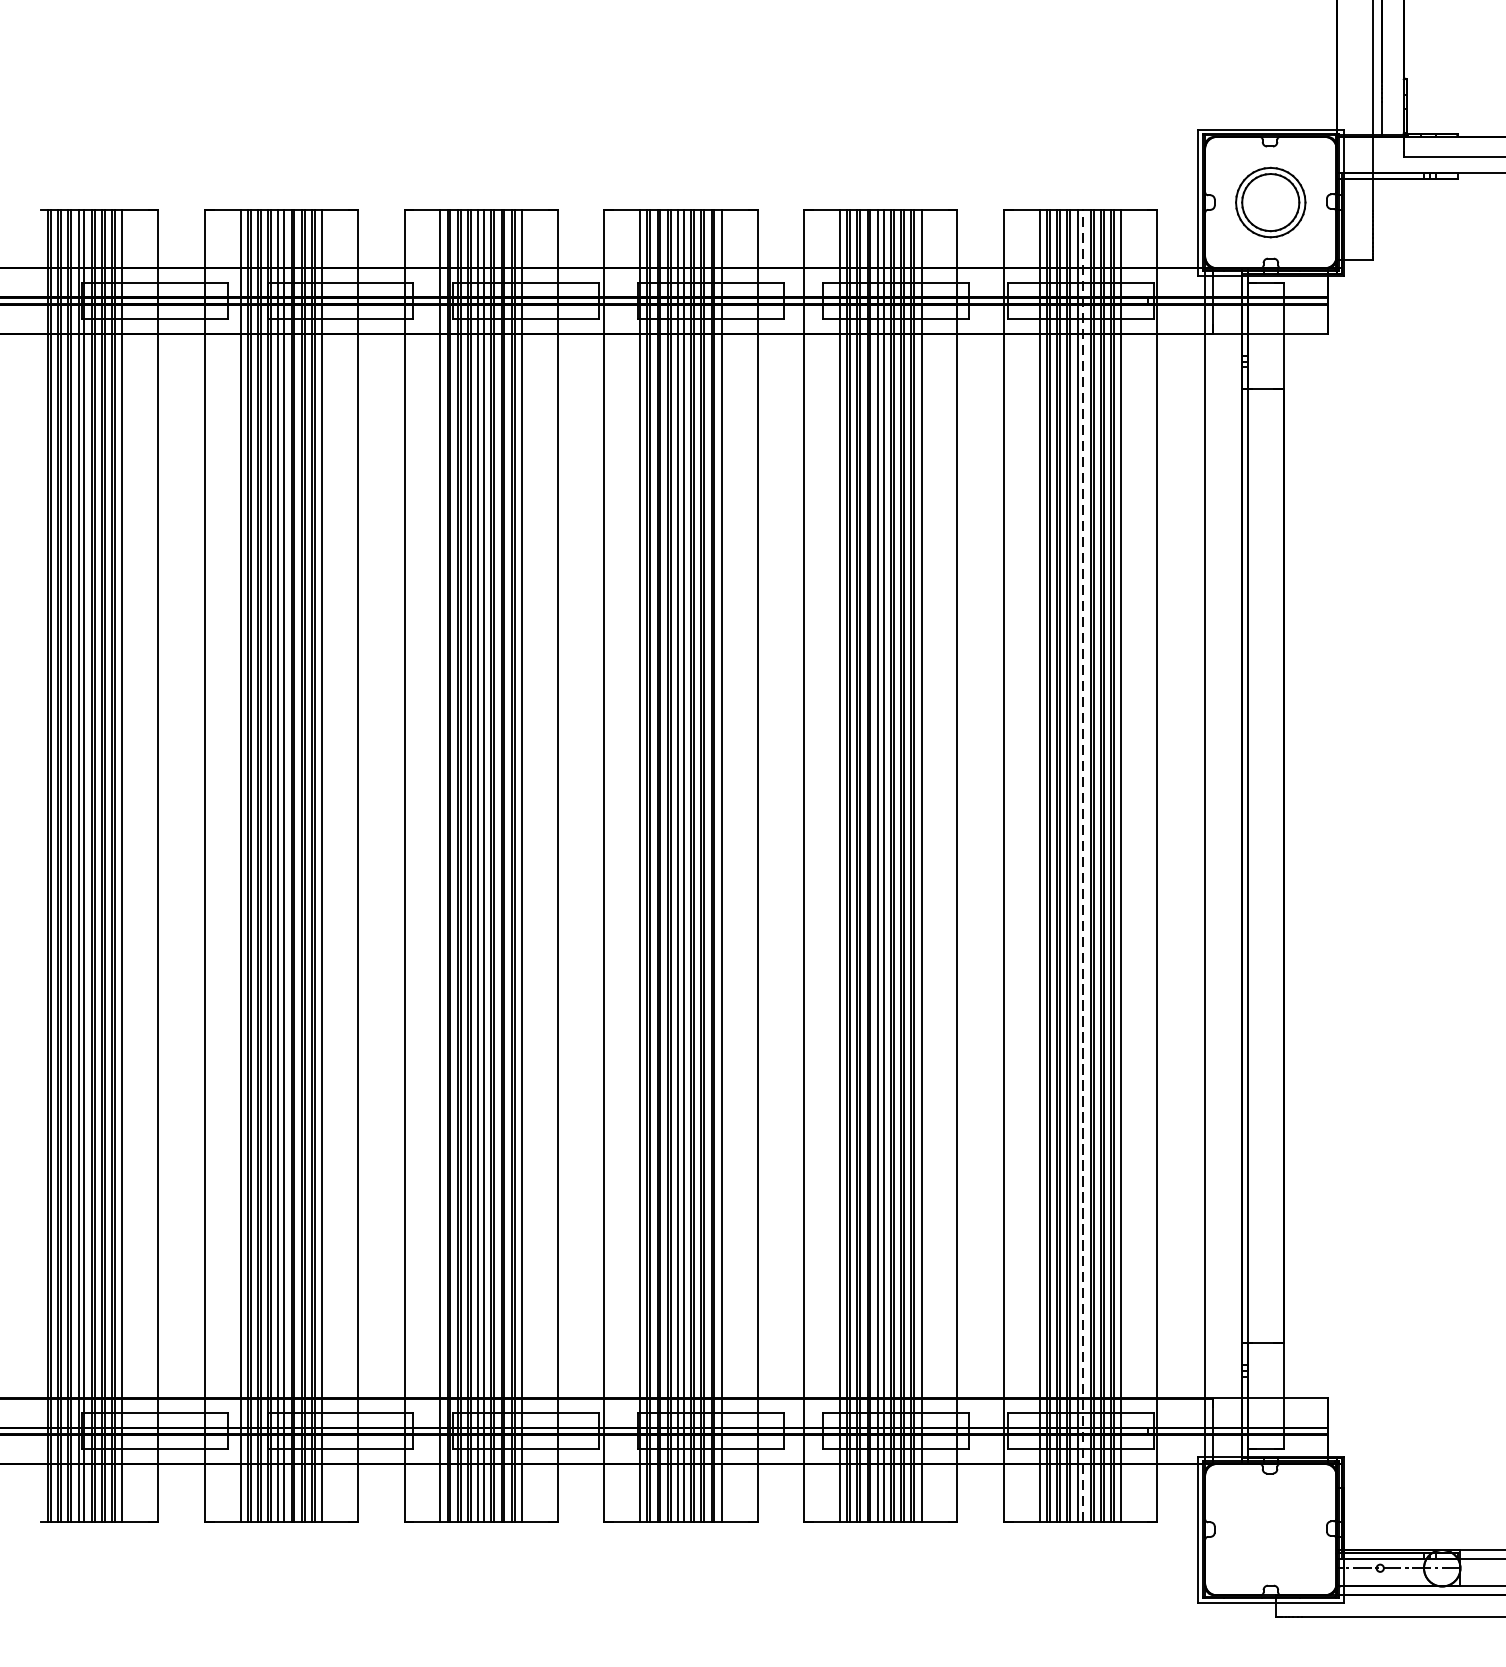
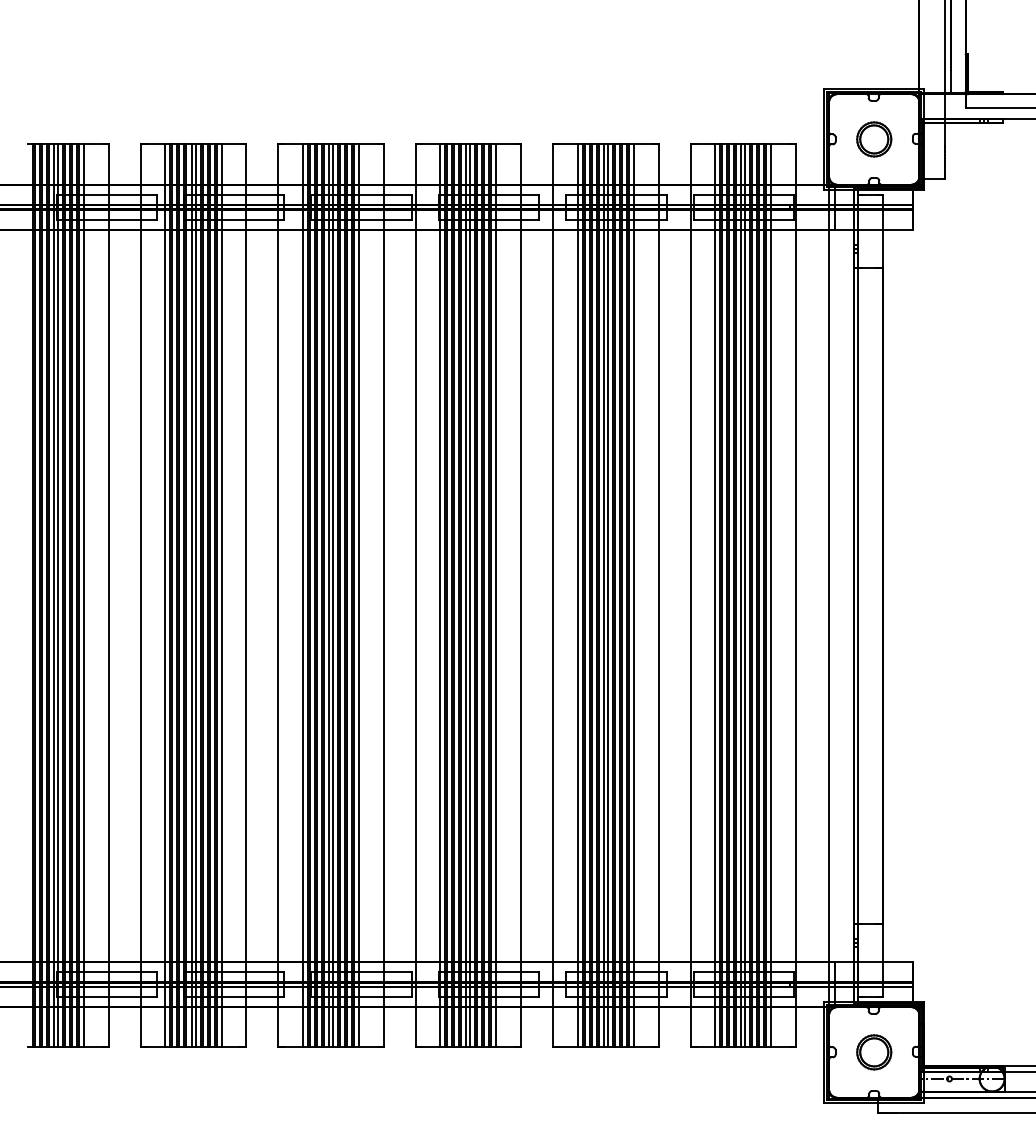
part: (1271, 202) -> (874, 139), size x0.71
line: (1083, 865) -> (745, 595), dashed -> solid
part: (1271, 1529) -> (874, 1052), added

